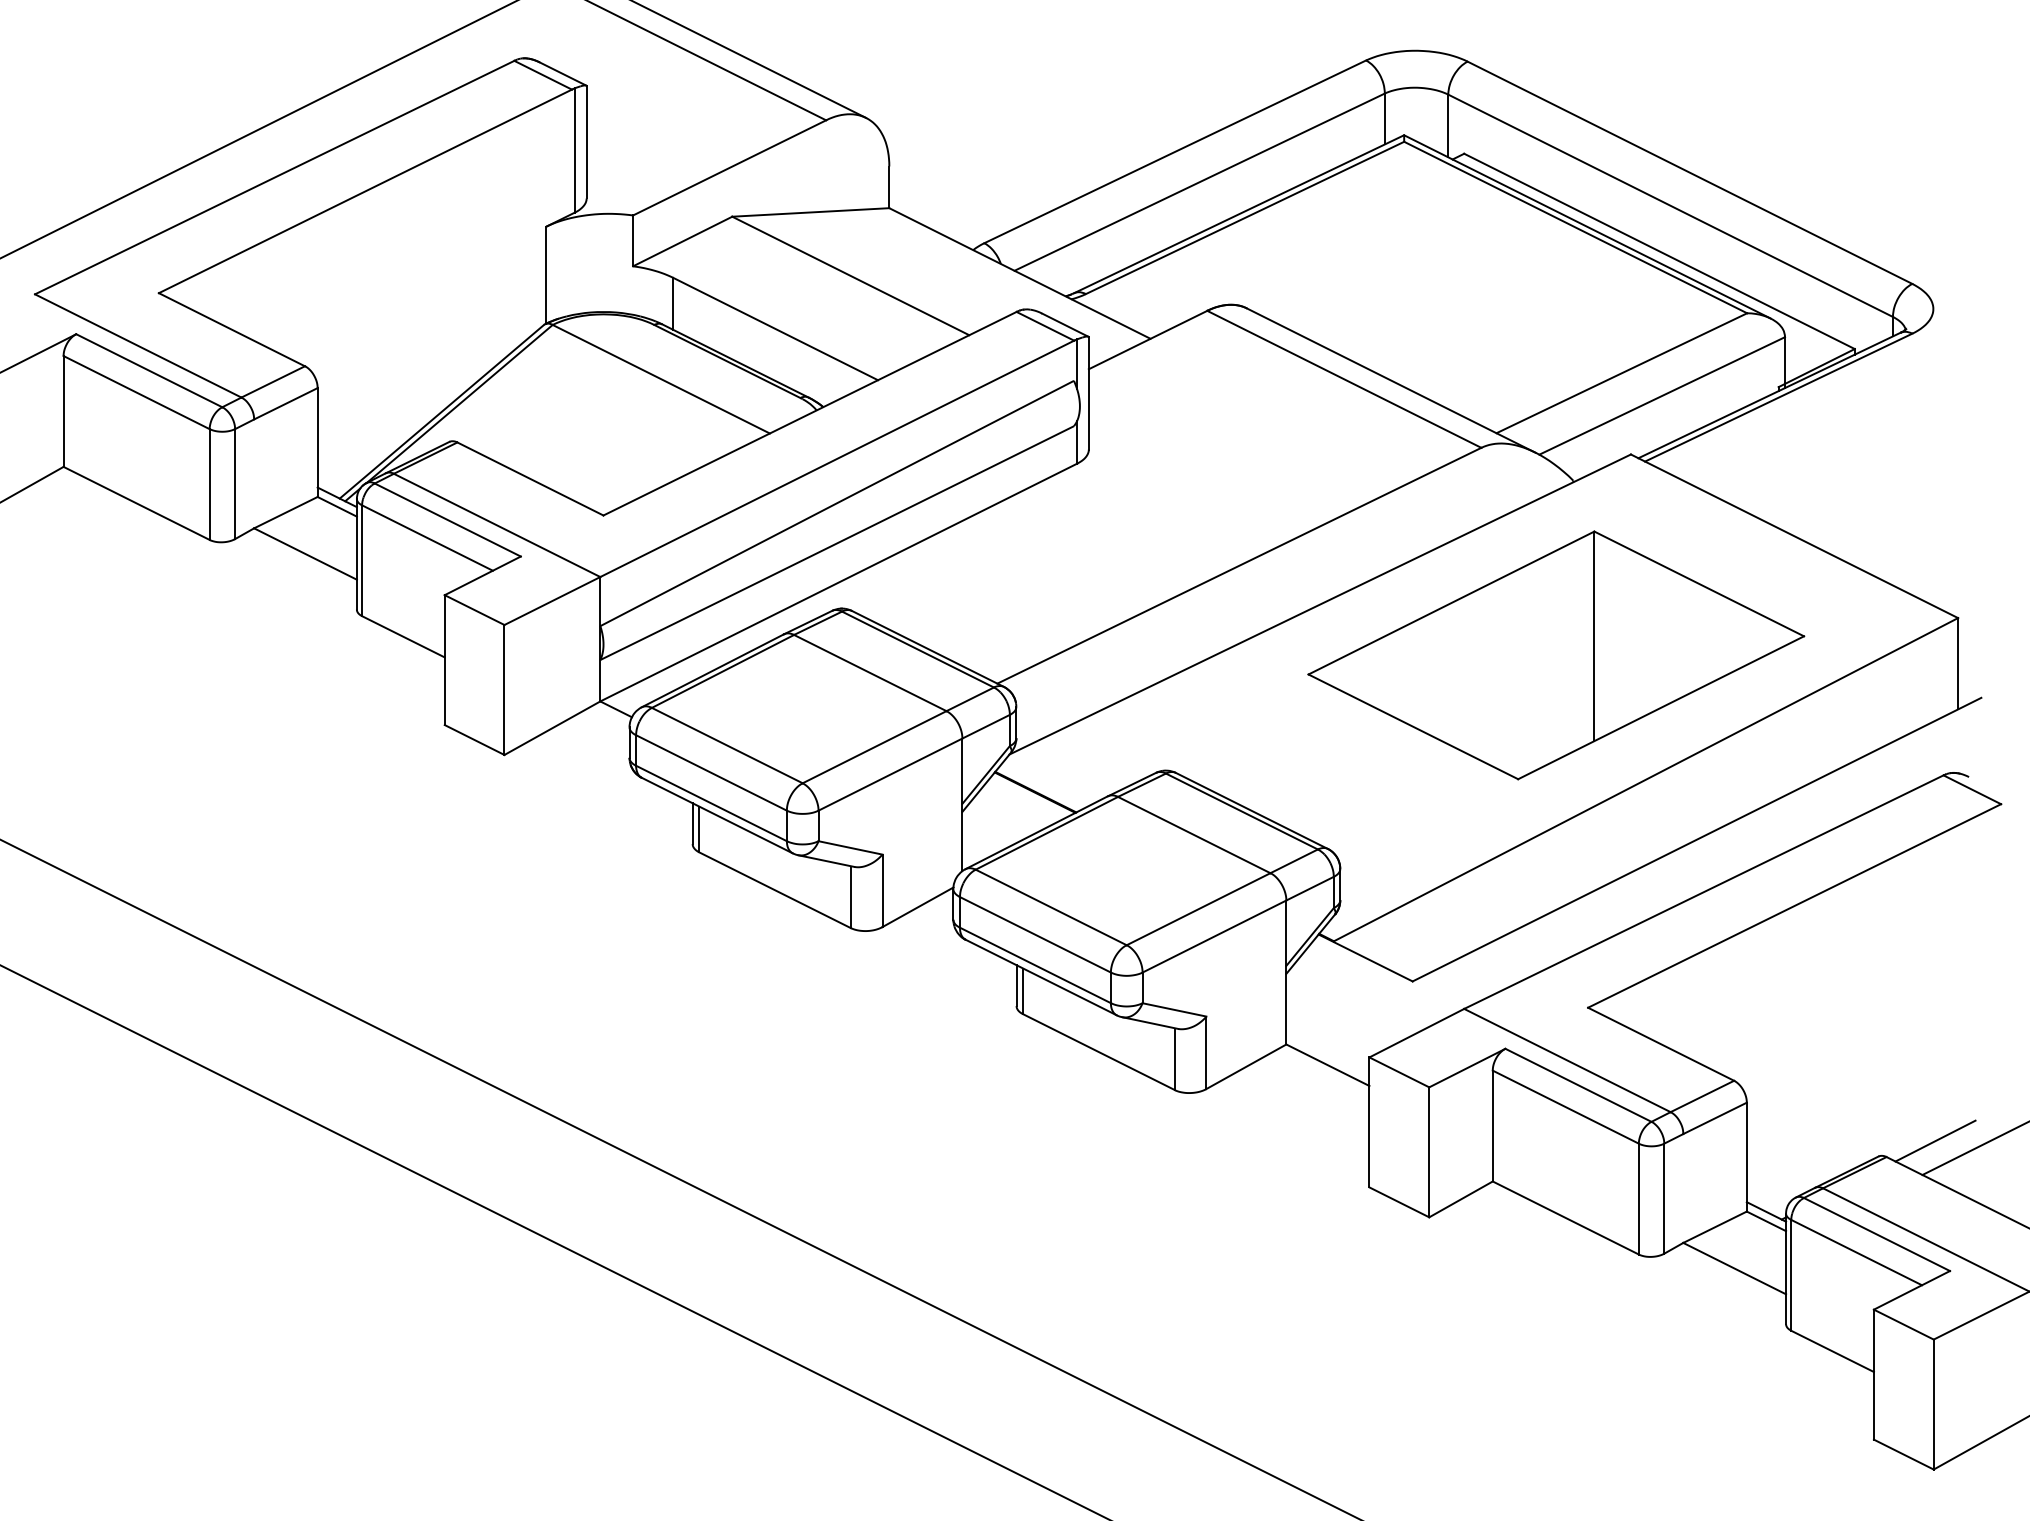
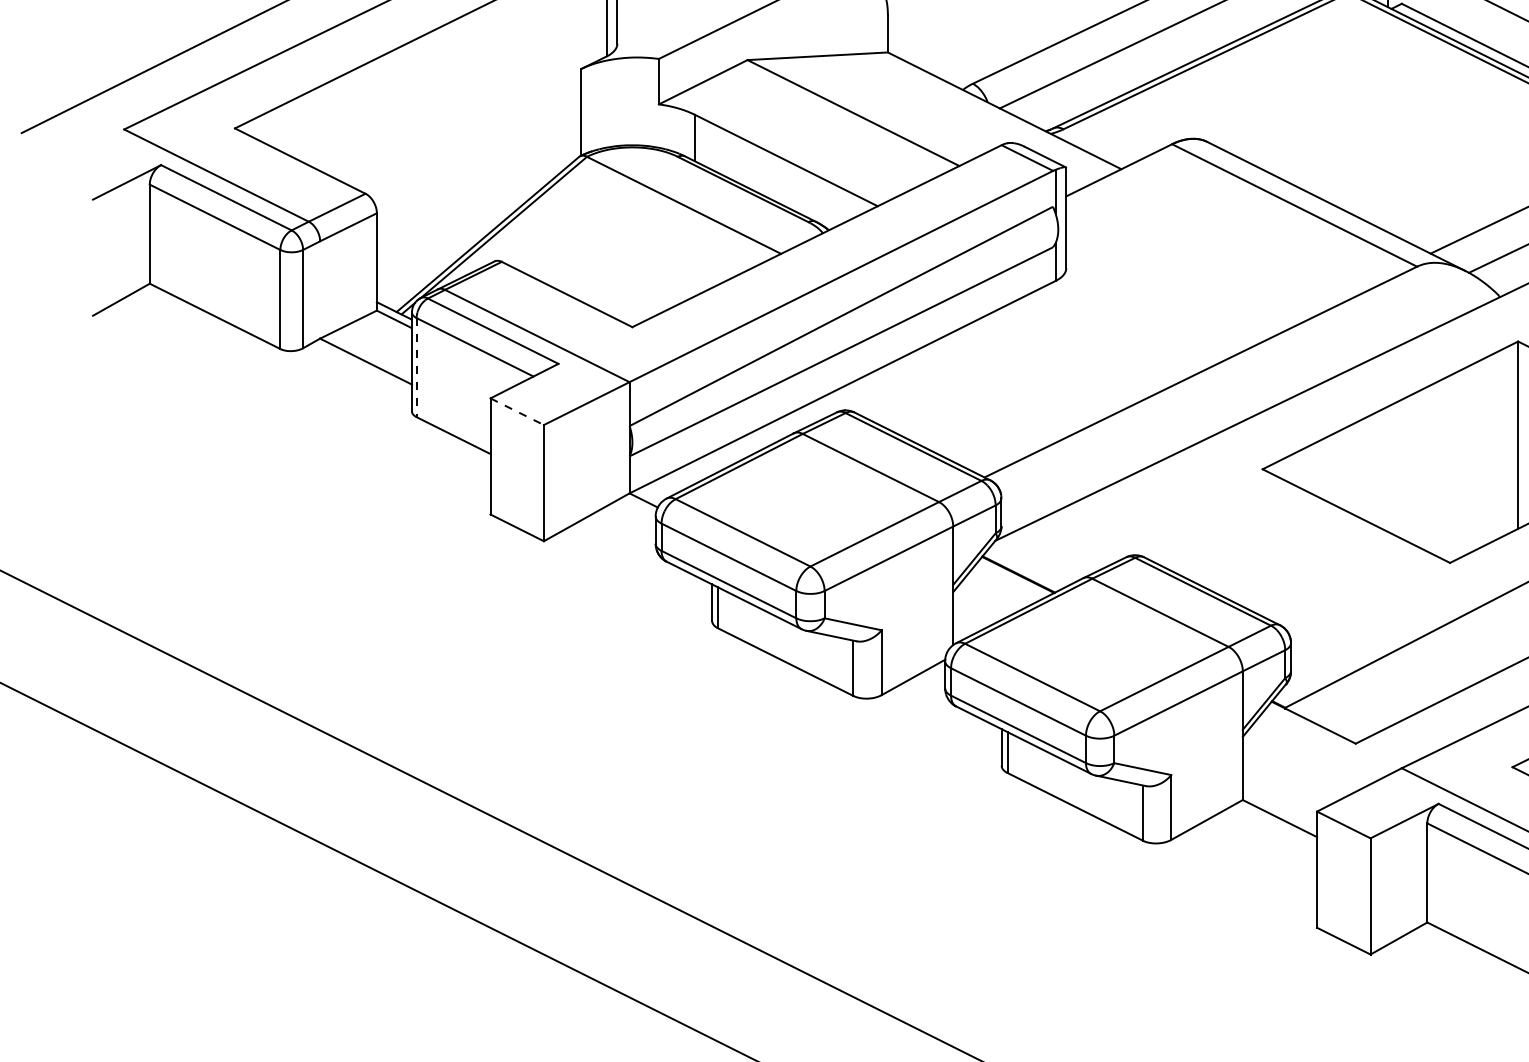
line: (362, 561) -> (416, 368), solid -> dashed
line: (475, 610) -> (517, 412), solid -> dashed

